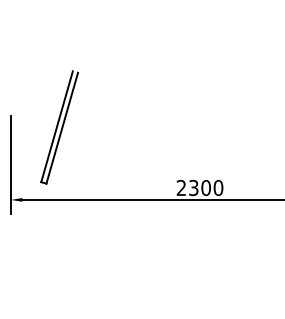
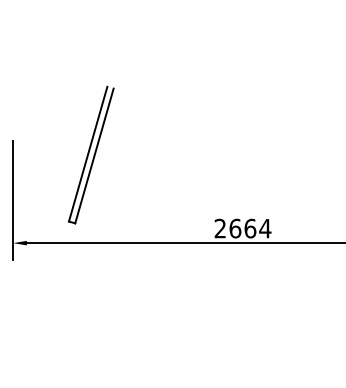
part: (59, 126) -> (91, 154), moved
text: (206, 187) -> (250, 228), 2300 -> 2664

